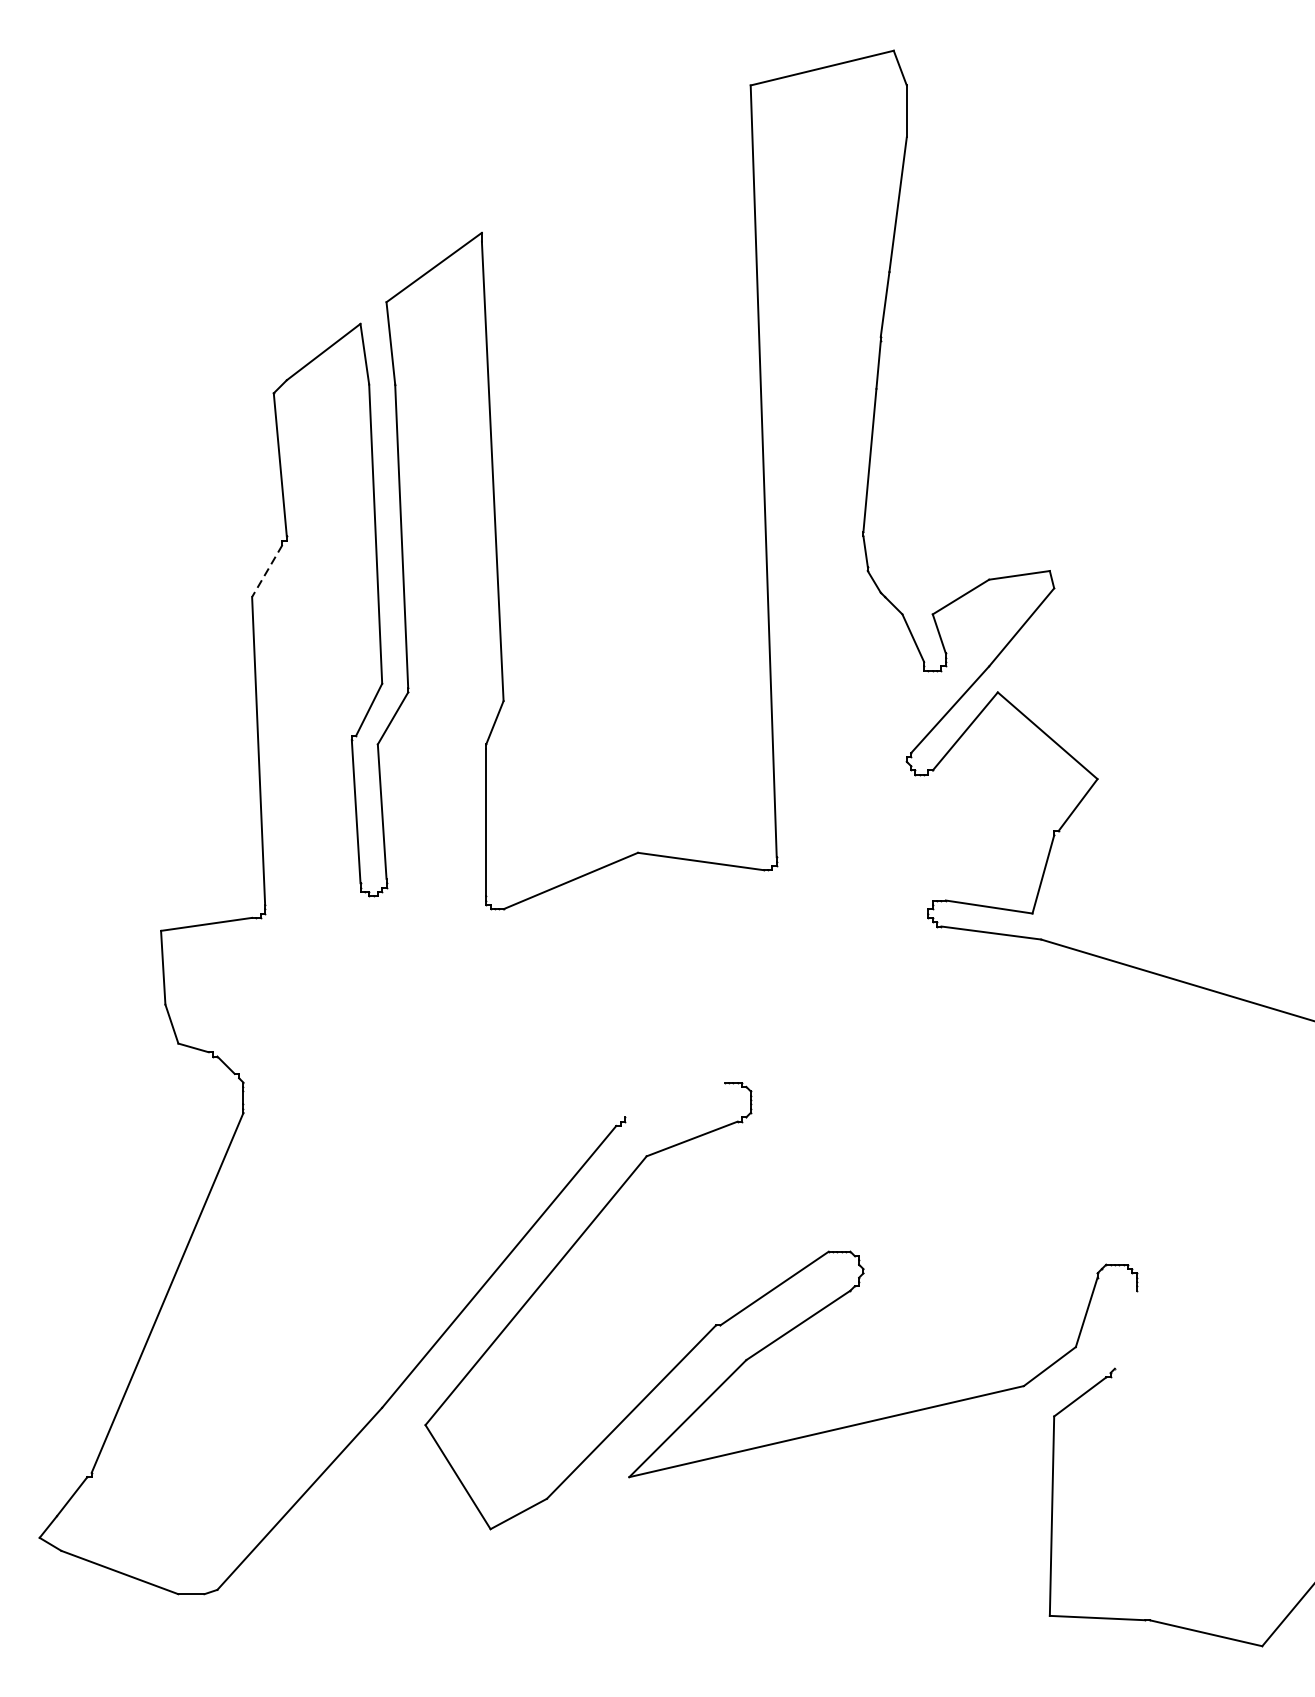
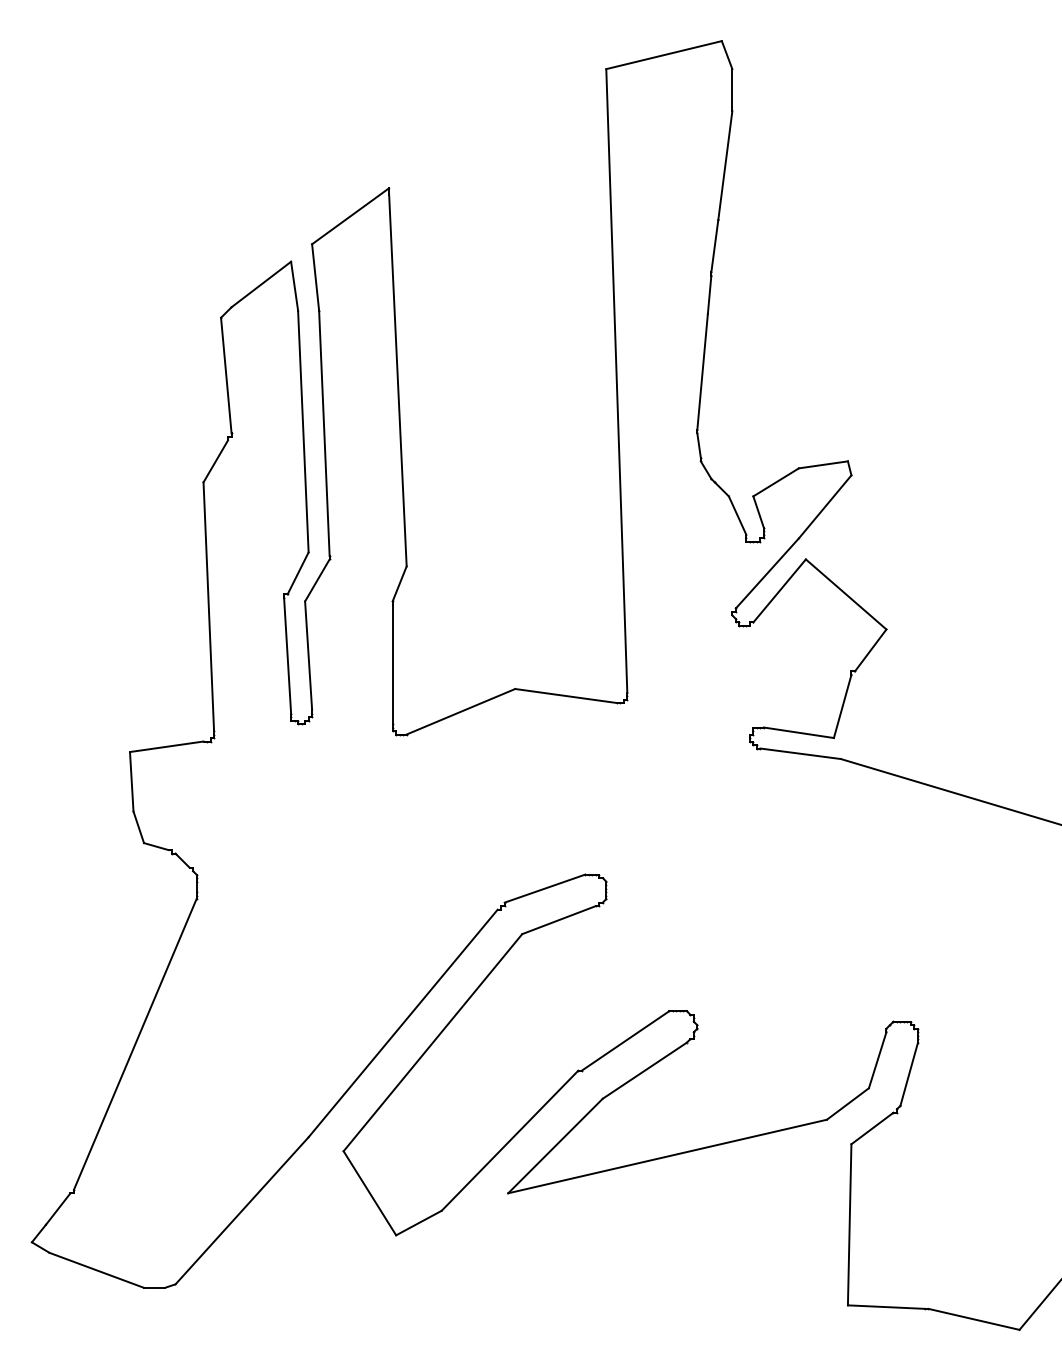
line: (266, 571) -> (215, 461), dashed -> solid
line: (674, 1099) -> (544, 888), added
line: (1124, 1328) -> (908, 1073), added

